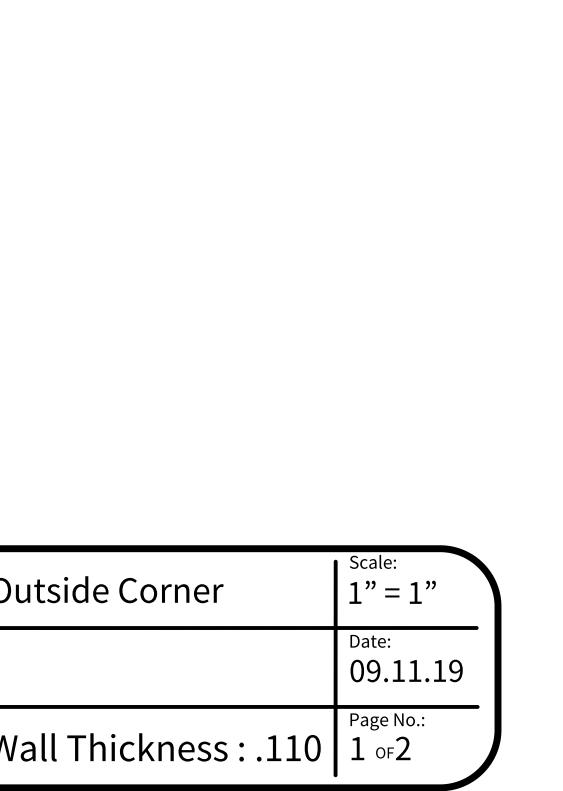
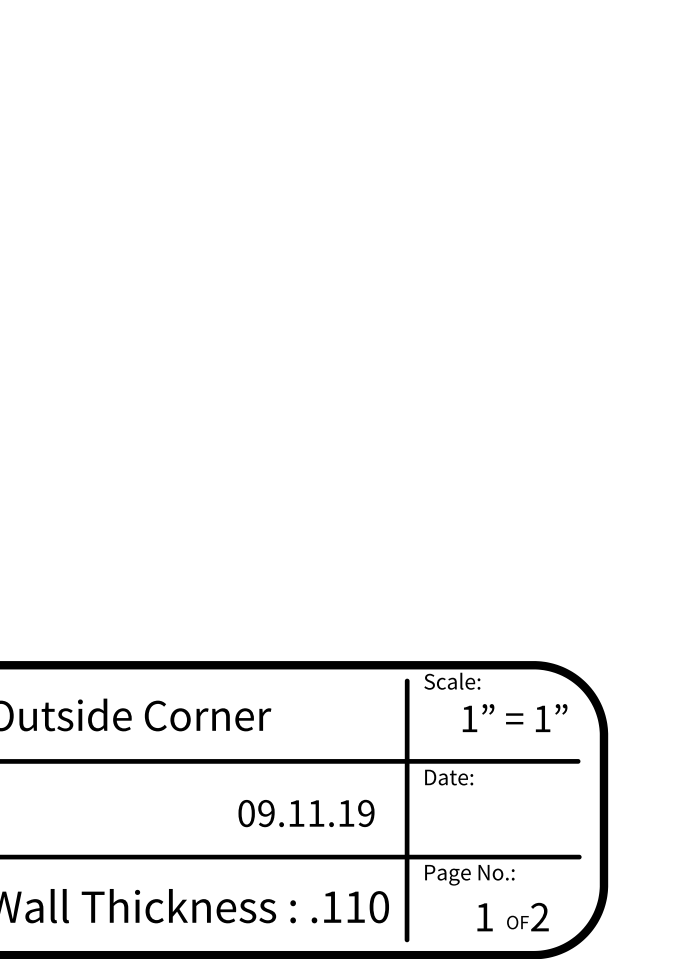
text: (392, 591) -> (514, 717), moved
text: (406, 670) -> (306, 812), moved
text: (380, 748) -> (512, 917), moved

